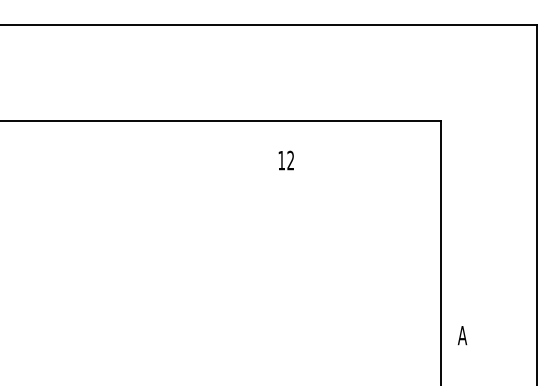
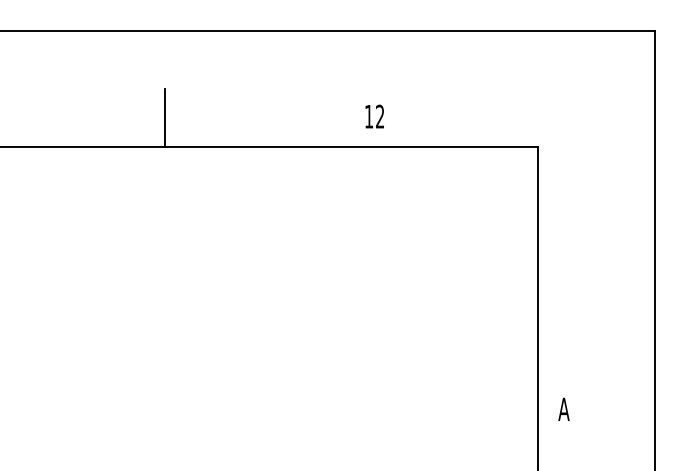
line: (135, 96) -> (165, 117), added
text: (285, 160) -> (373, 116), moved

